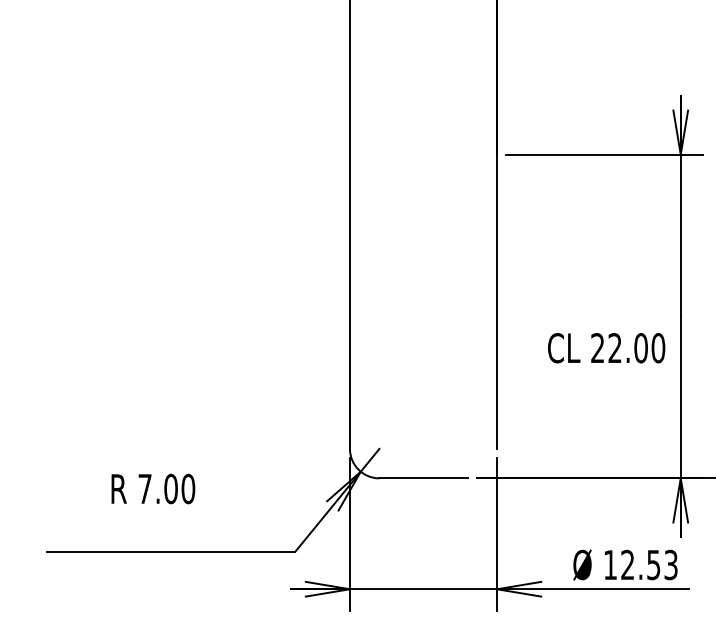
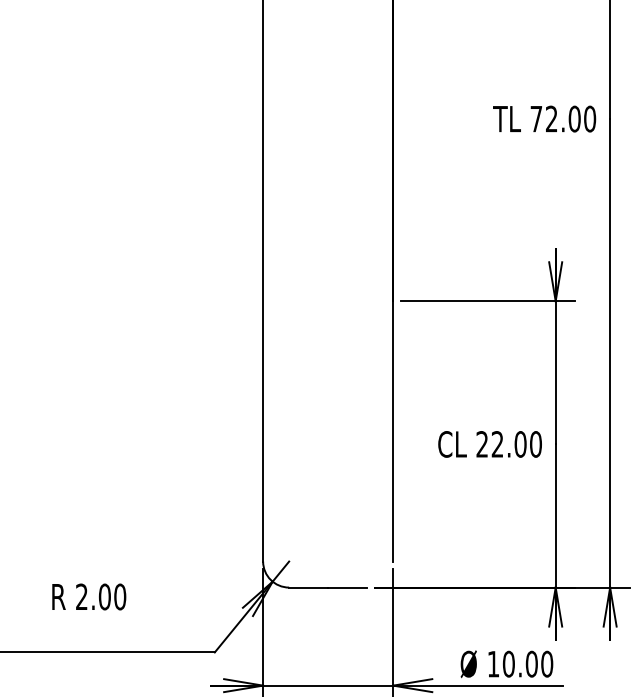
text: (605, 348) -> (489, 444), moved
text: (144, 488) -> (81, 596), 7.00 -> 2.00
text: (648, 564) -> (527, 663), 12.53 -> 10.00

